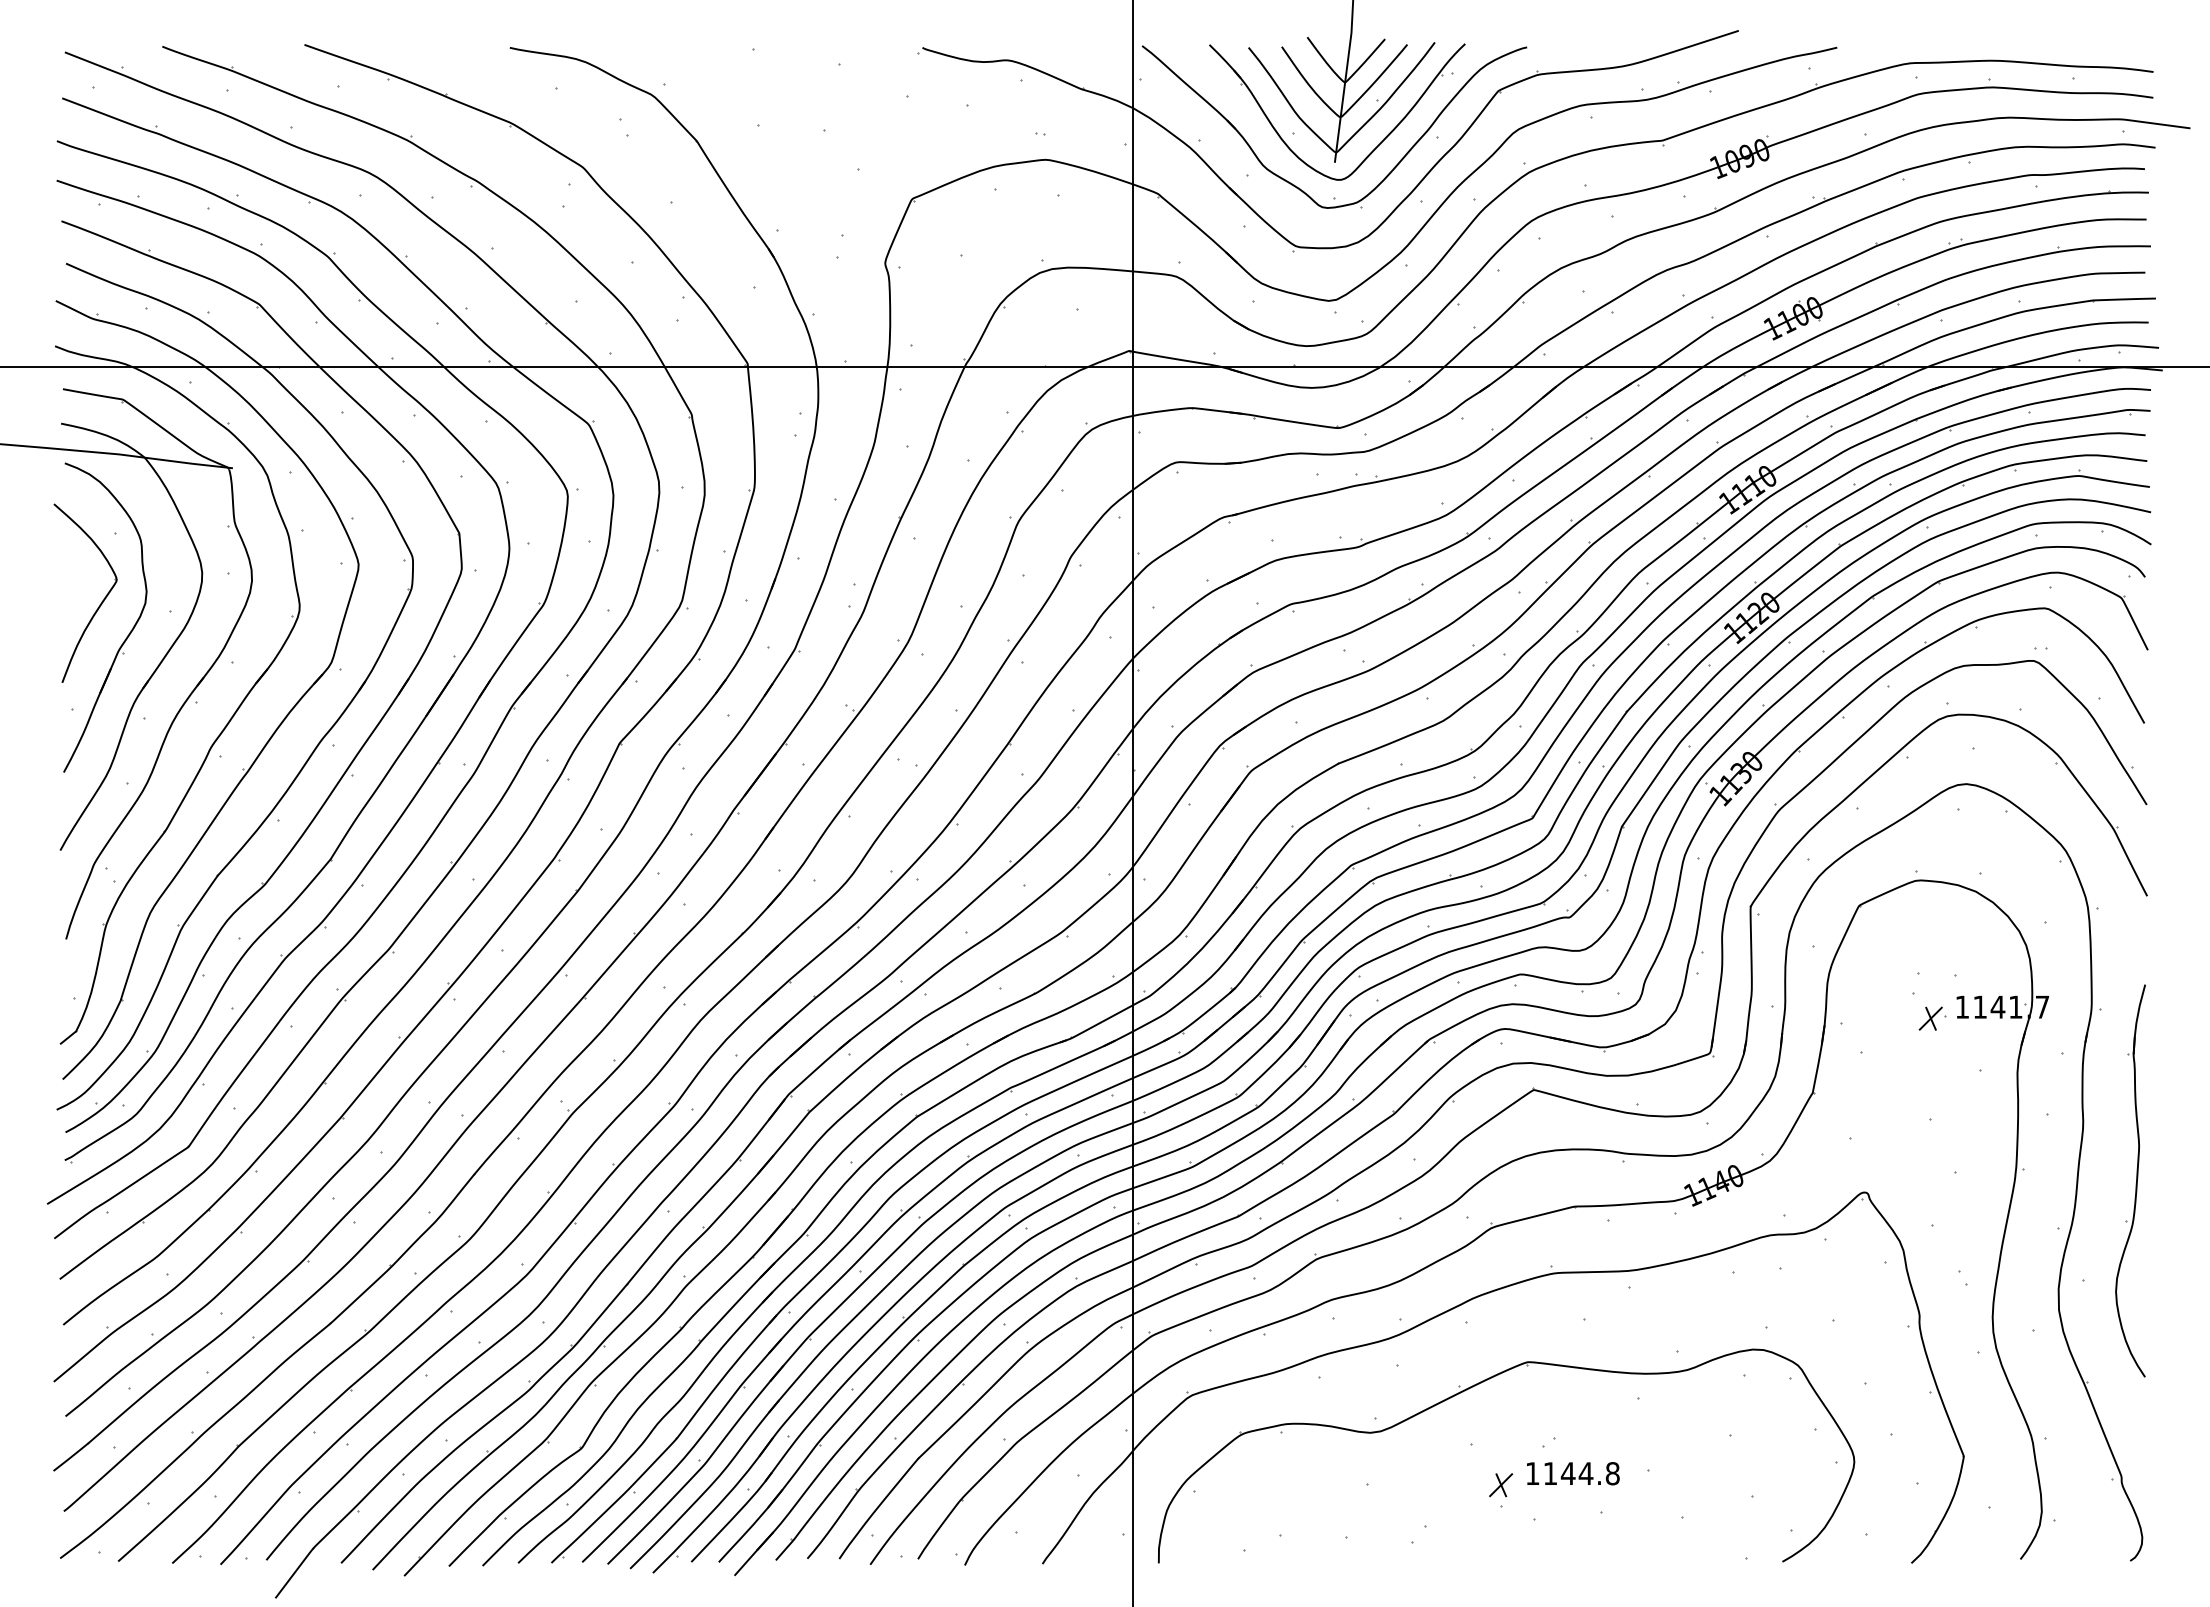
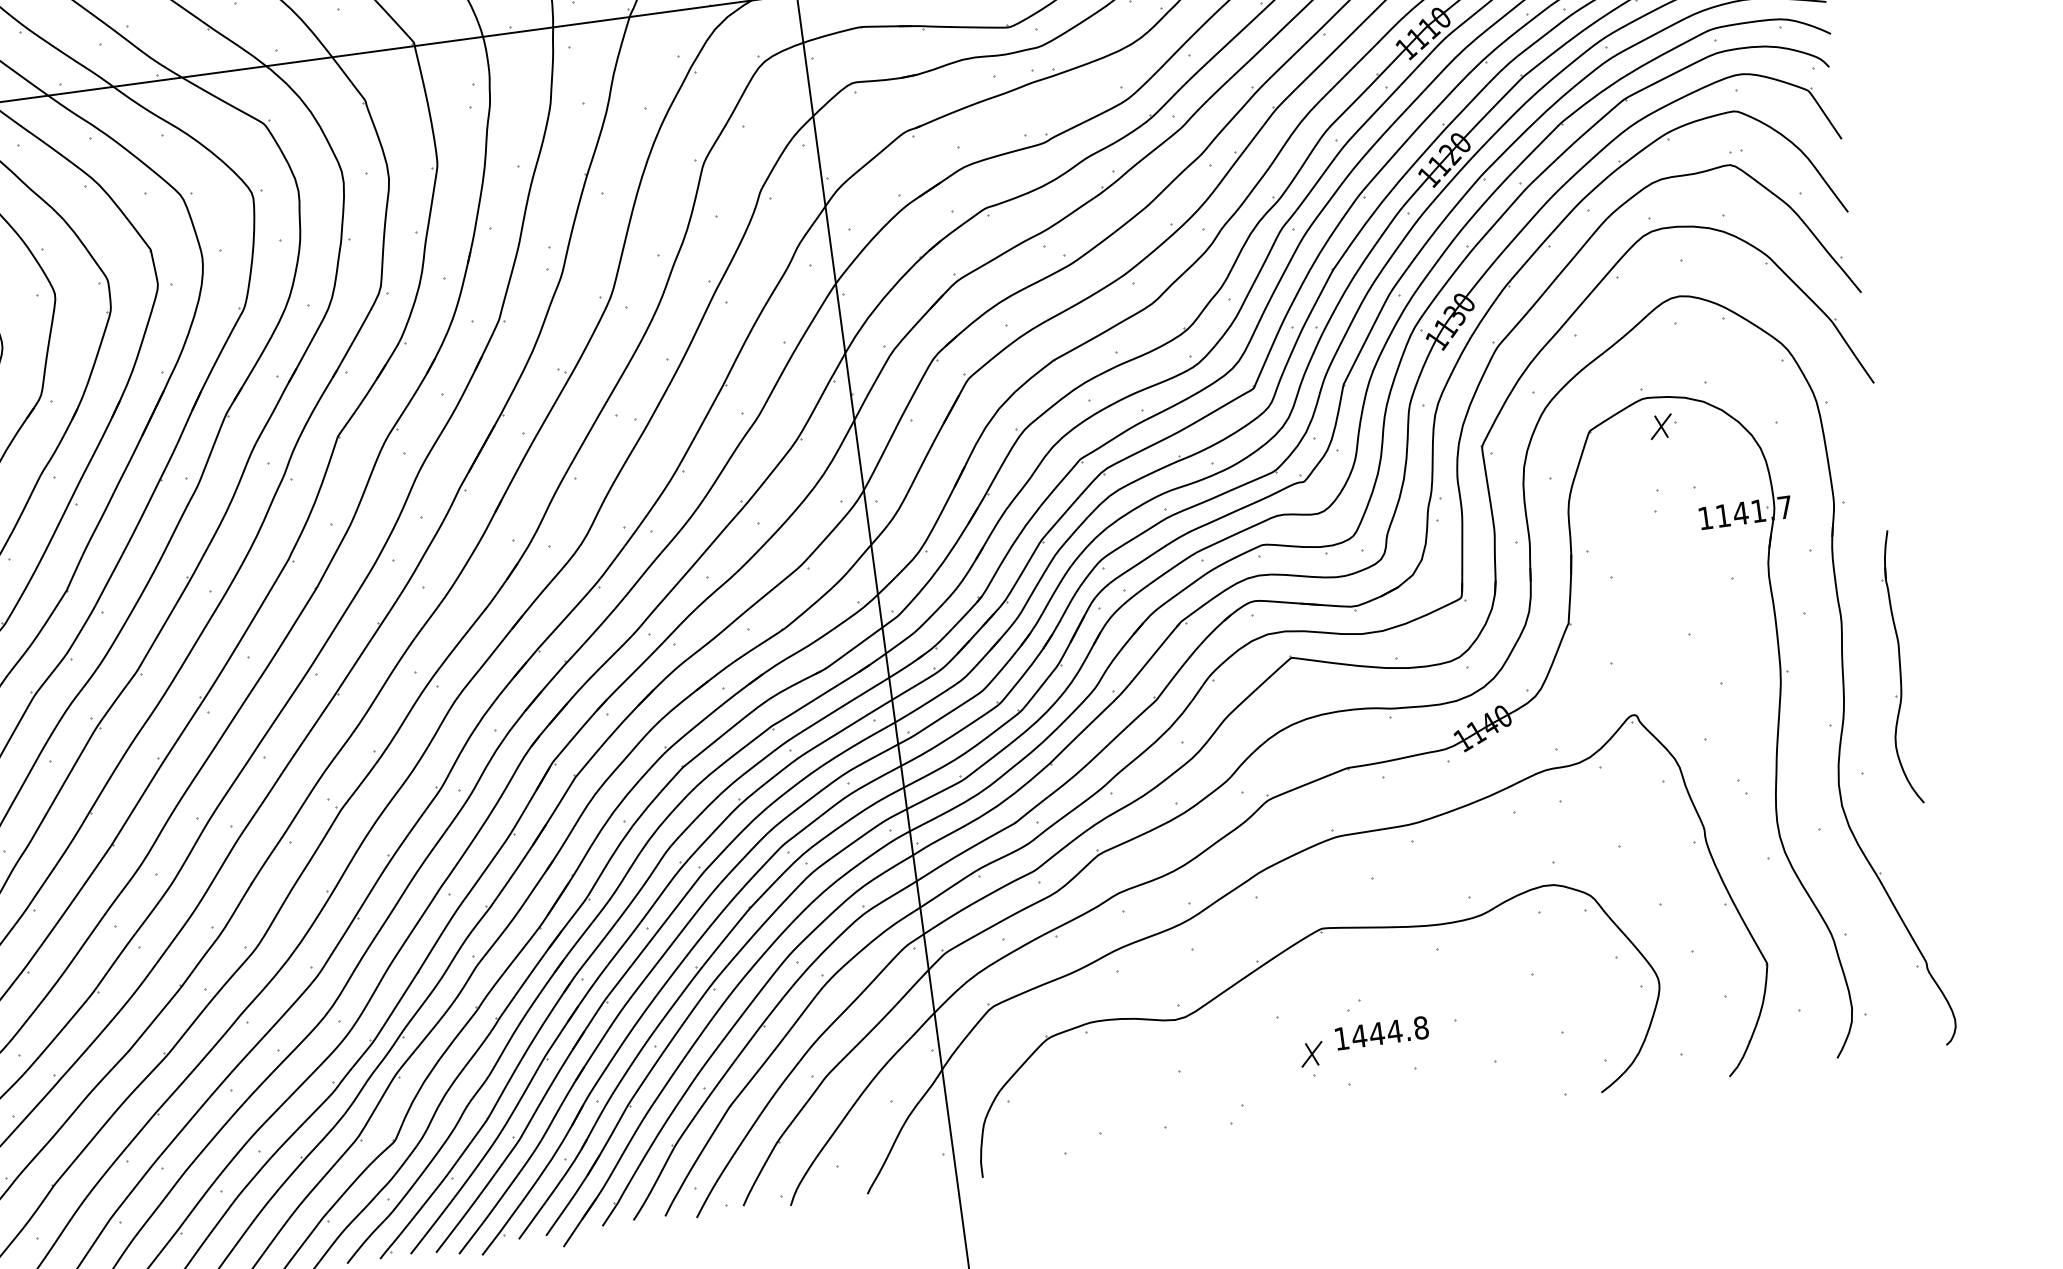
part: (1932, 1018) -> (1662, 426), moved
part: (2130, 1180) -> (1895, 667), size x0.7
text: (1550, 1473) -> (1359, 1036), 1144.8 -> 1444.8

